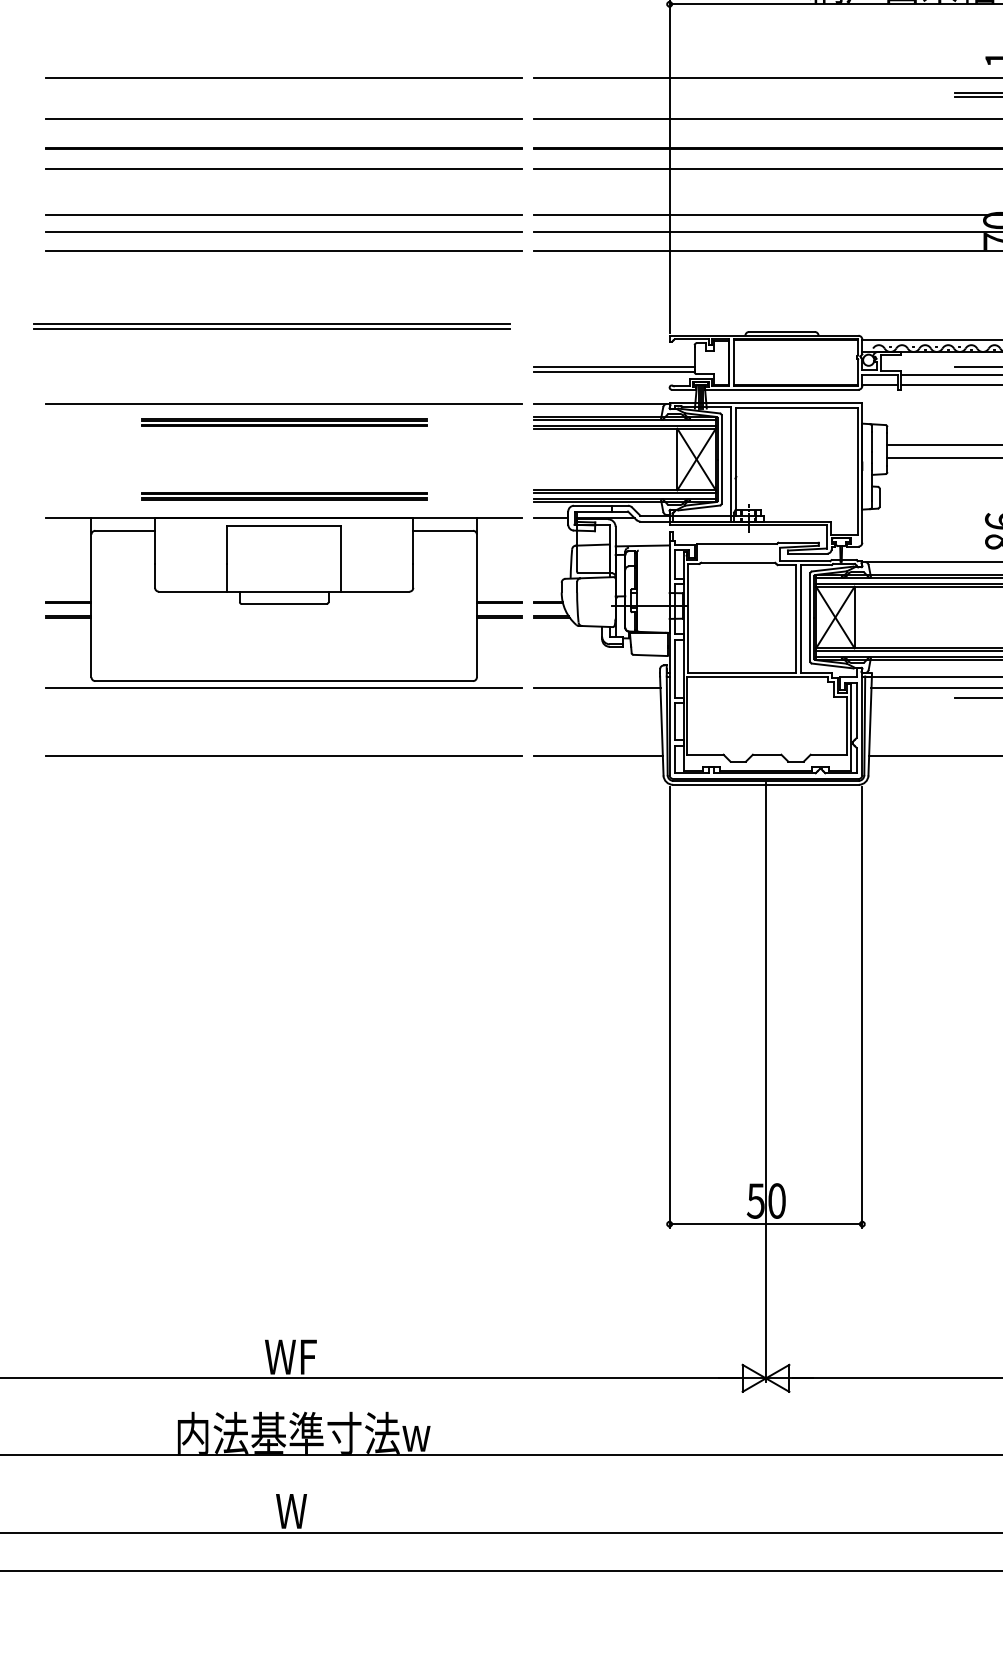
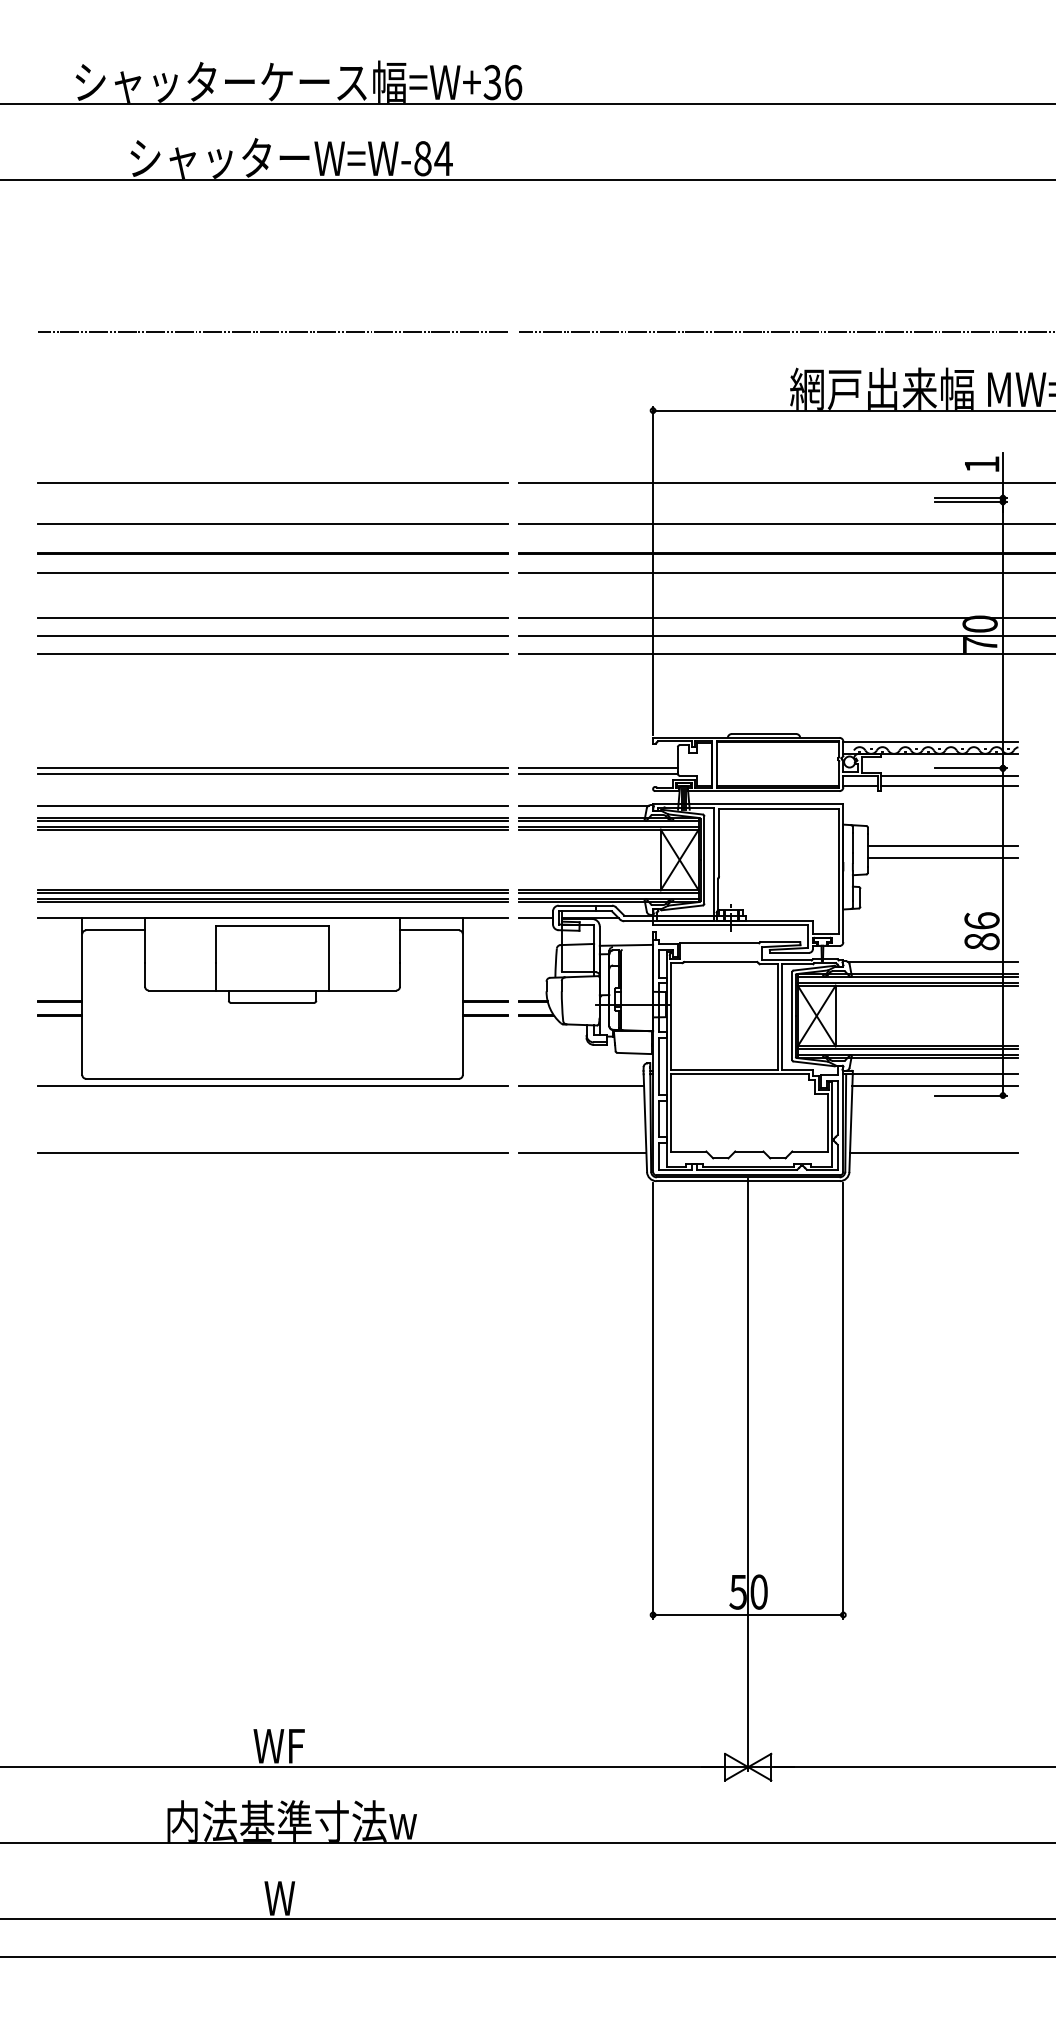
part: (271, 326) -> (272, 770), moved
part: (284, 422) -> (272, 823), size x1.67
part: (284, 495) -> (272, 895), size x1.67

